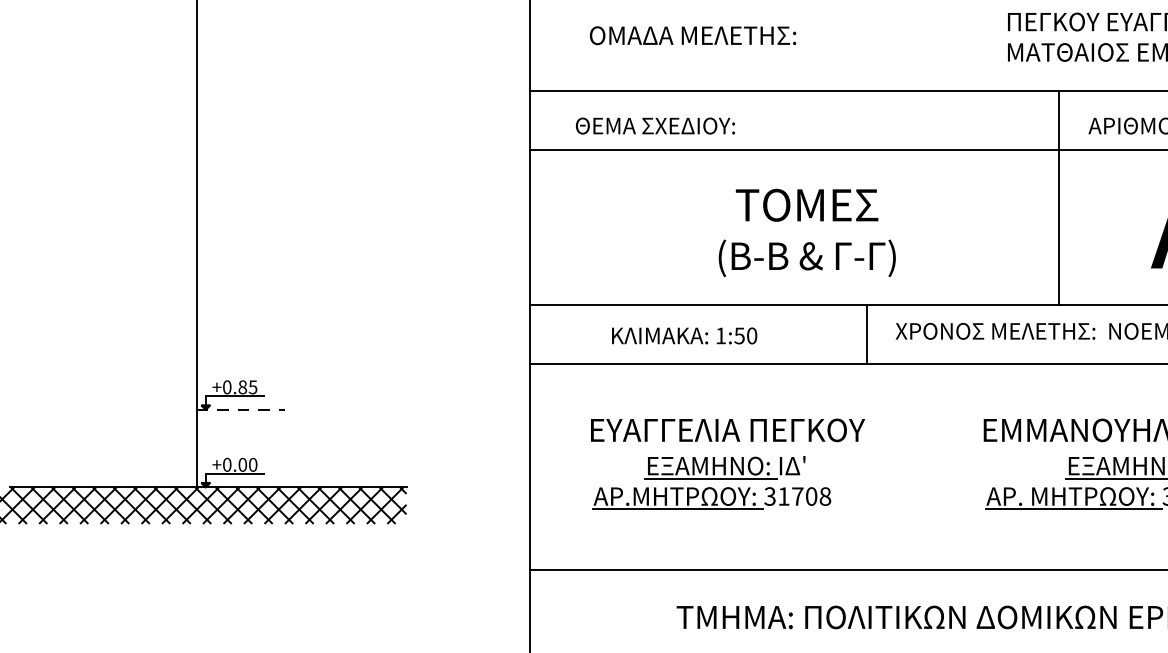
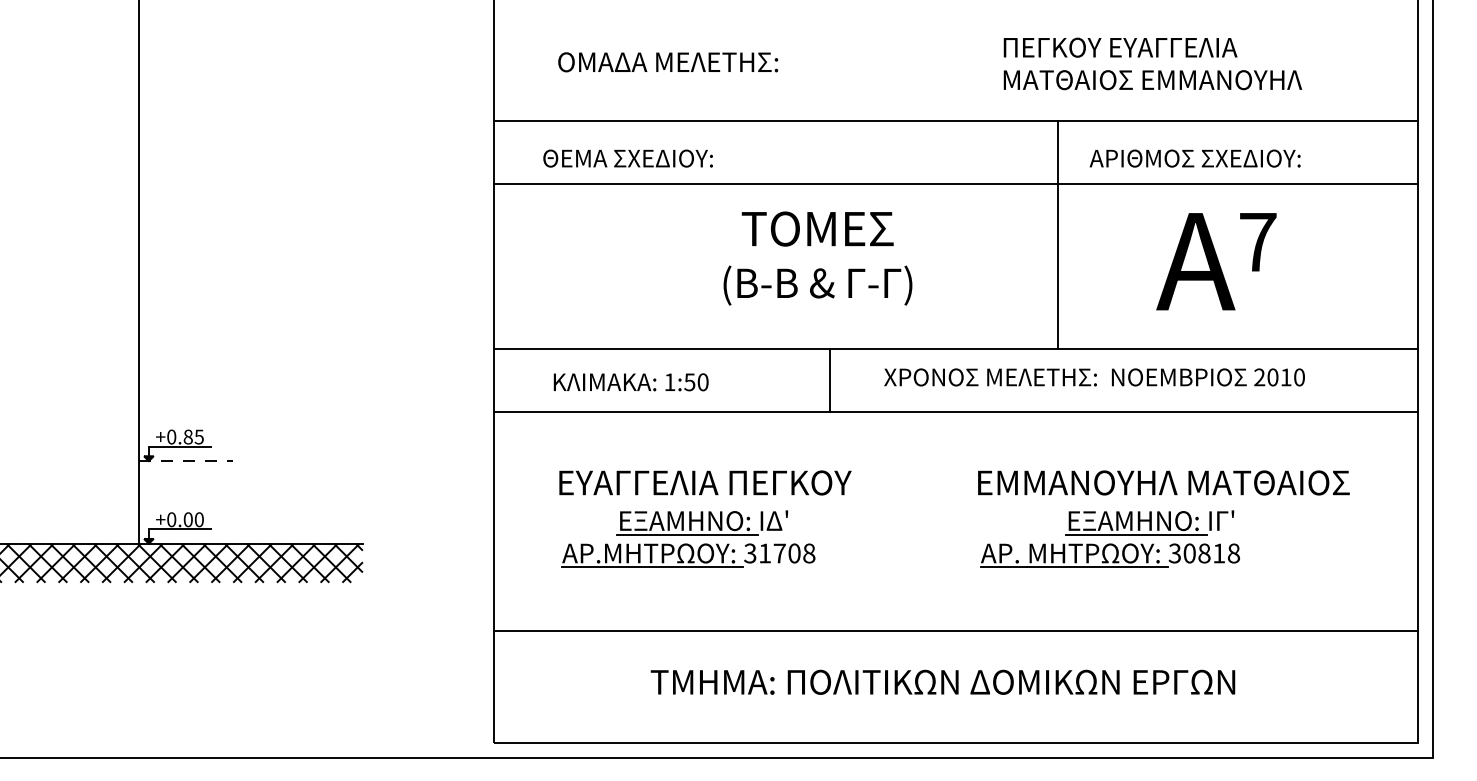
text: (806, 232) -> (817, 258), moved
line: (867, 334) -> (830, 380), moved
text: (683, 336) -> (630, 382), moved

